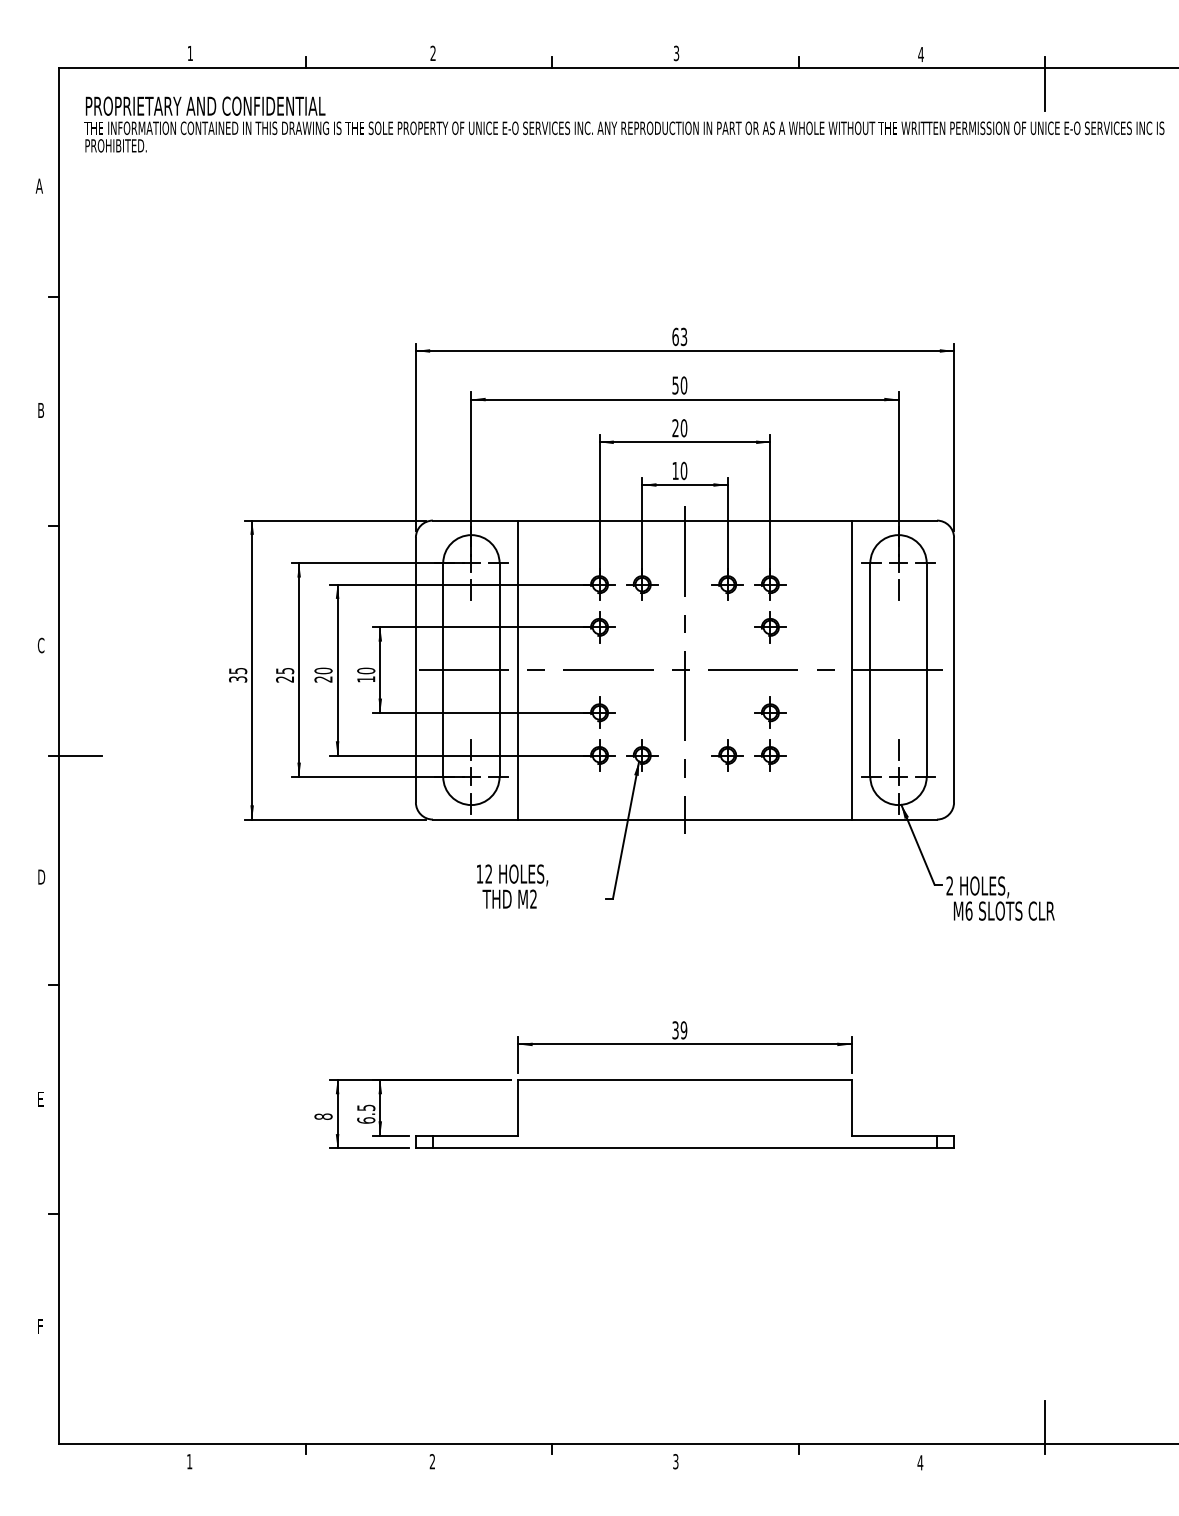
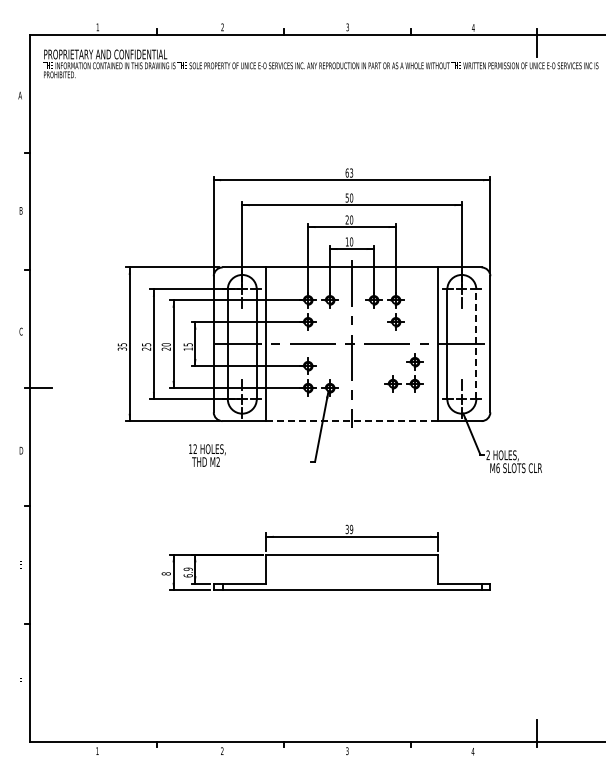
text: (364, 670) -> (187, 344), 10 -> 15
line: (927, 670) -> (476, 344), solid -> dashed
part: (753, 713) -> (406, 362), moved
line: (685, 820) -> (352, 421), solid -> dashed
text: (512, 886) -> (207, 455), moved
text: (364, 1106) -> (187, 568), 6.5 -> 6.9

